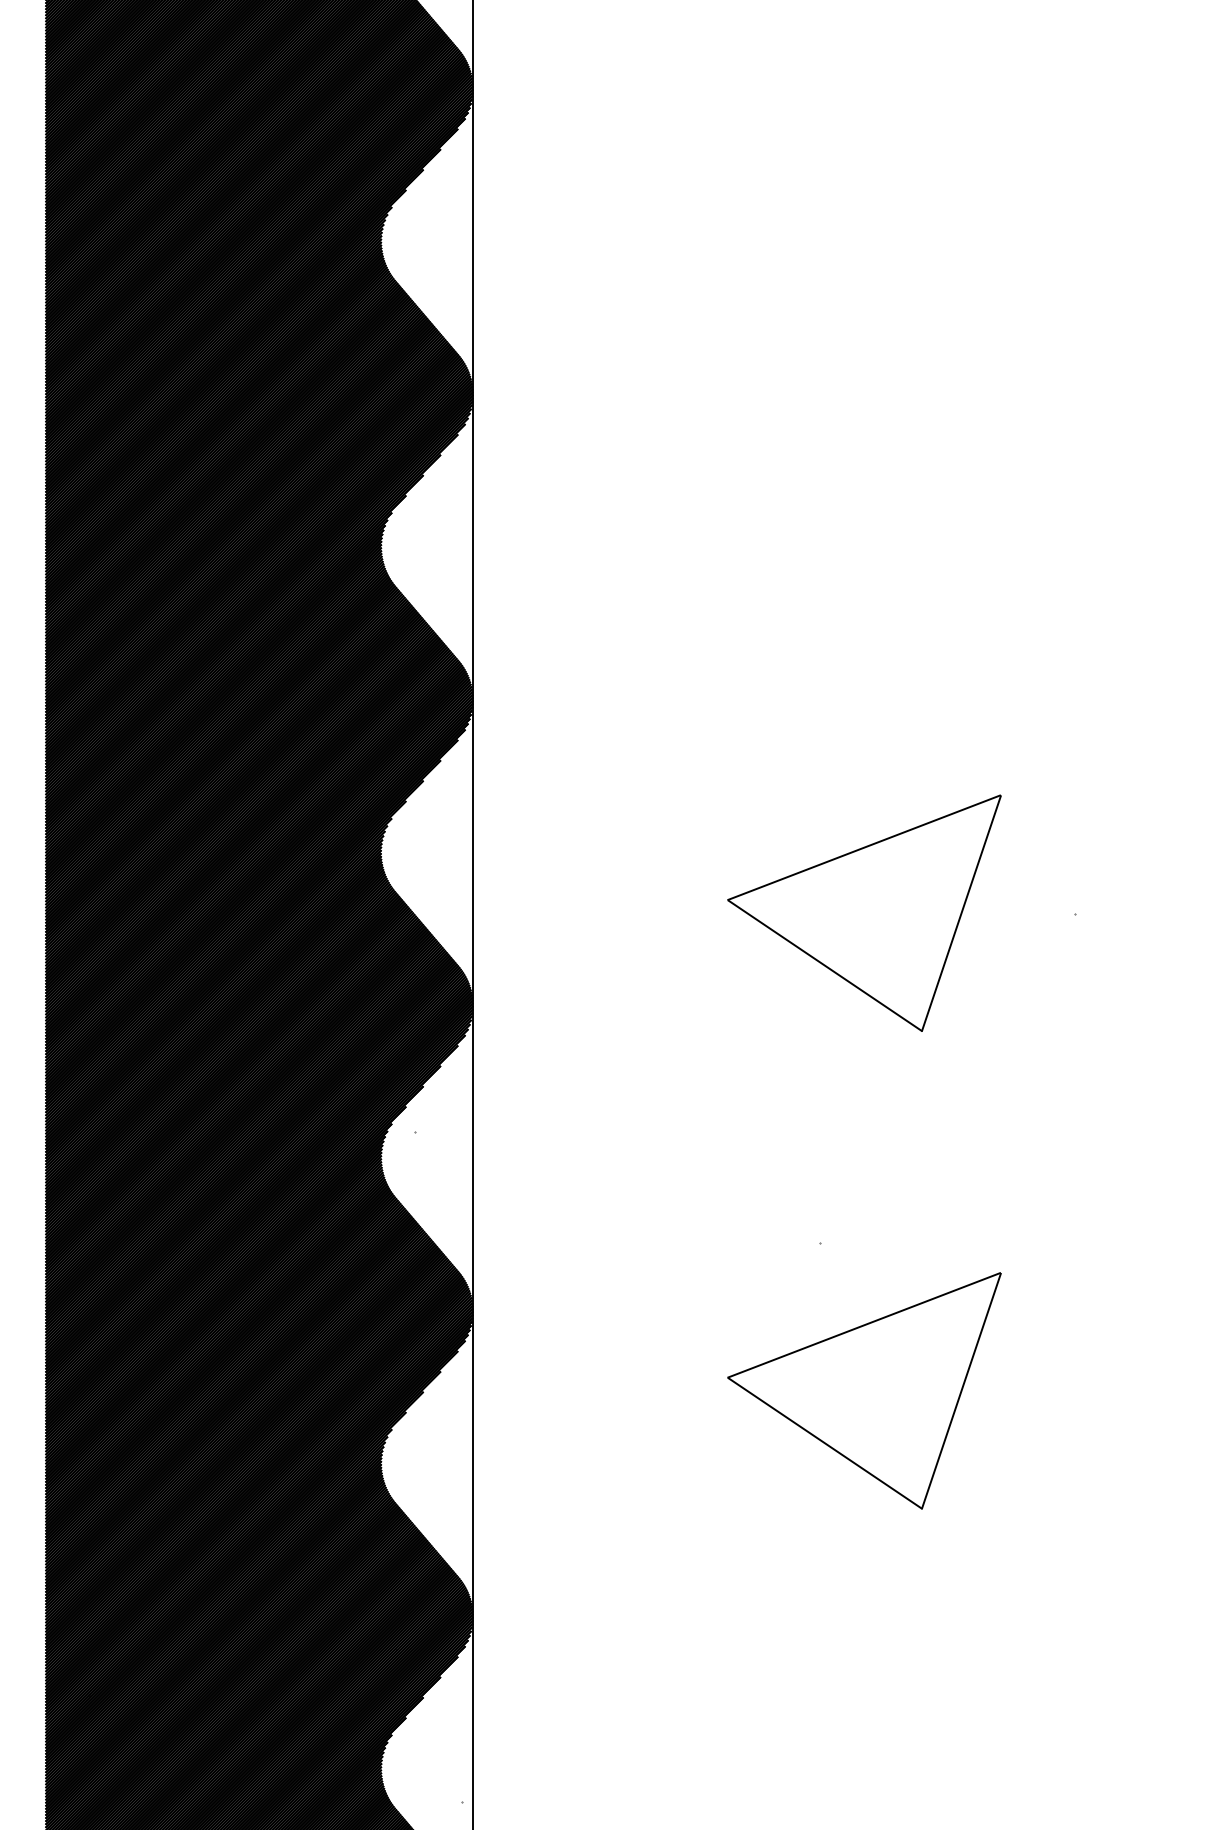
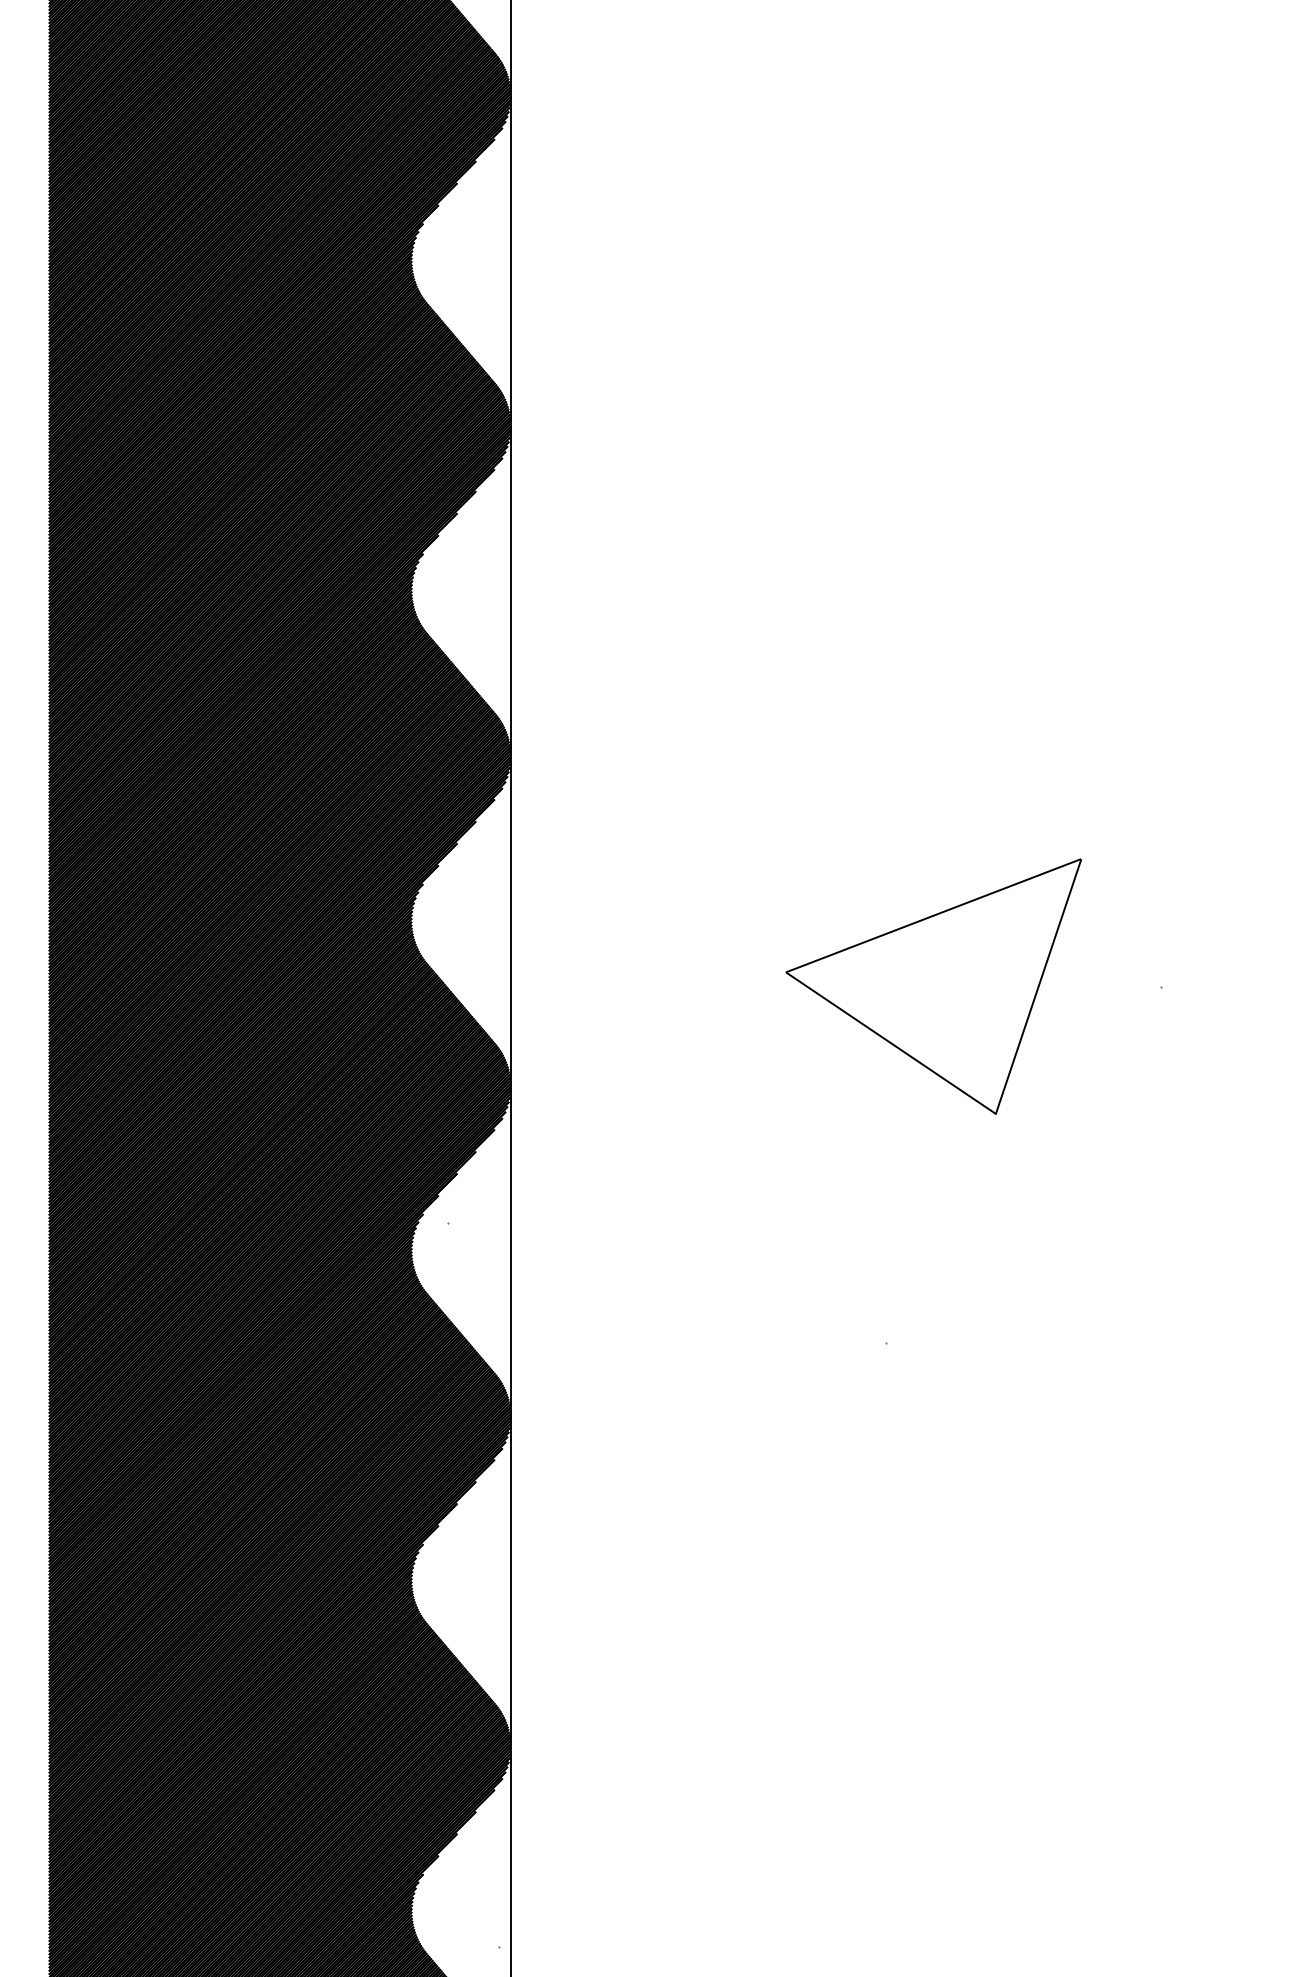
part: (864, 1390) -> (933, 1502), removed

